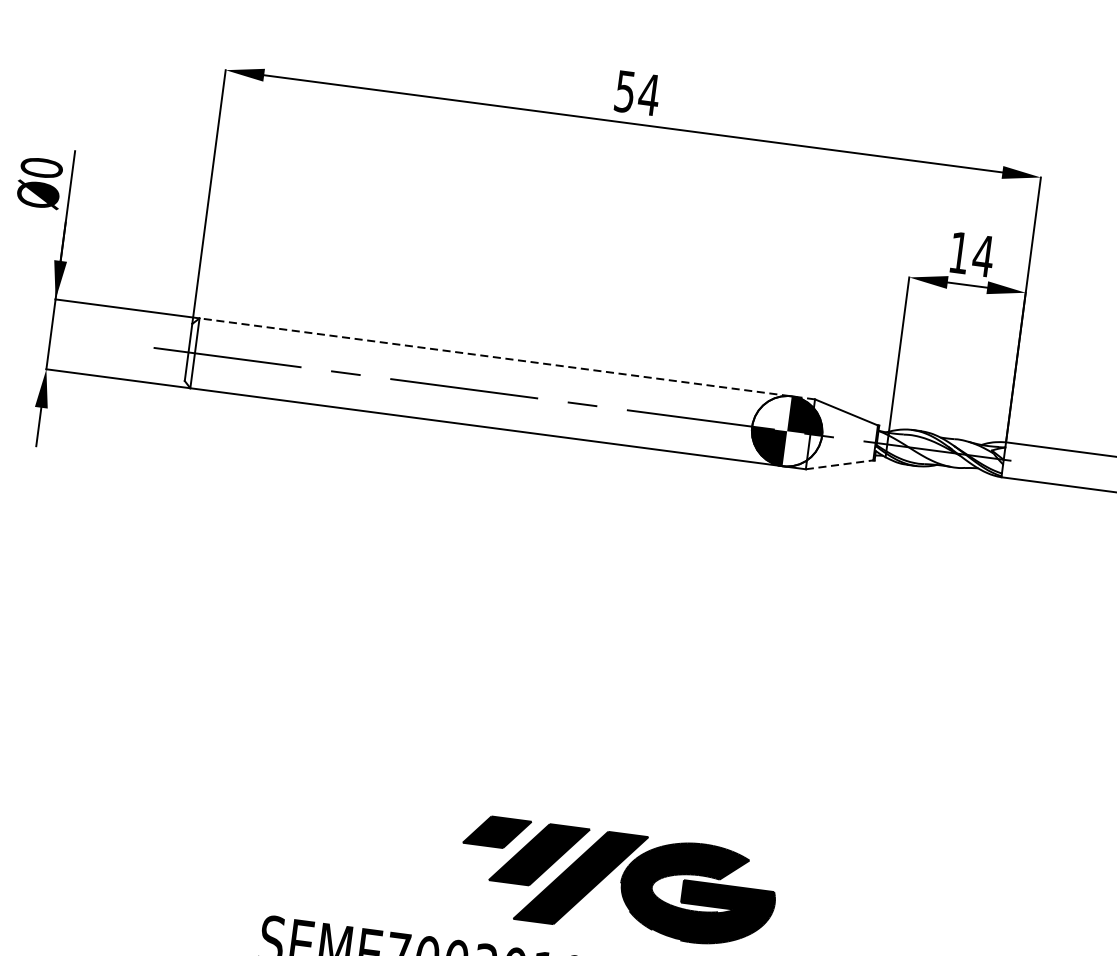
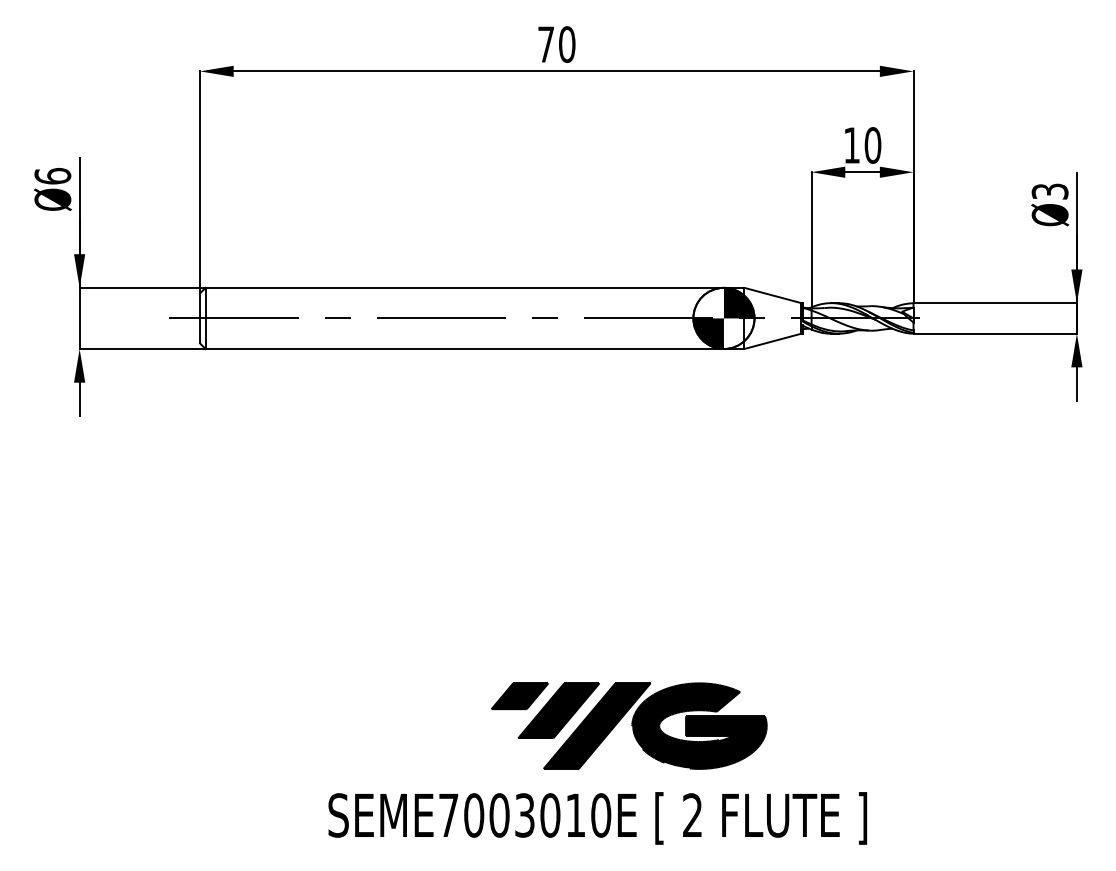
text: (637, 93) -> (556, 44), 54 -> 70
text: (41, 166) -> (52, 175), Ø0 -> Ø6
text: (982, 256) -> (872, 145), 14 -> 10
line: (506, 358) -> (474, 287), dashed -> solid
line: (839, 464) -> (772, 341), dashed -> solid

